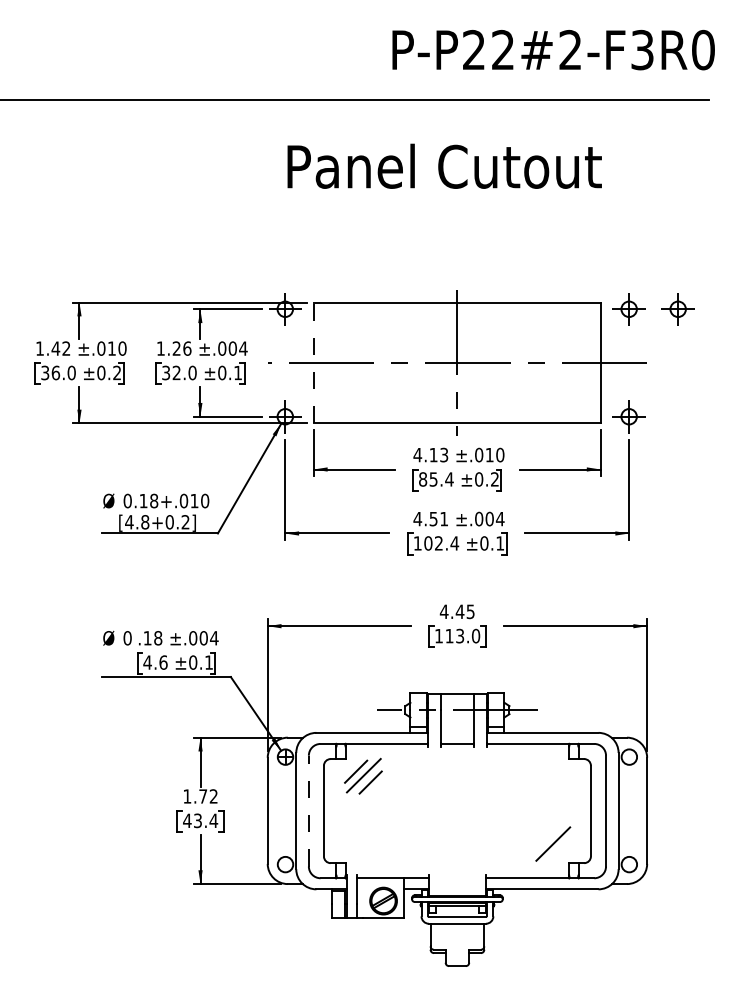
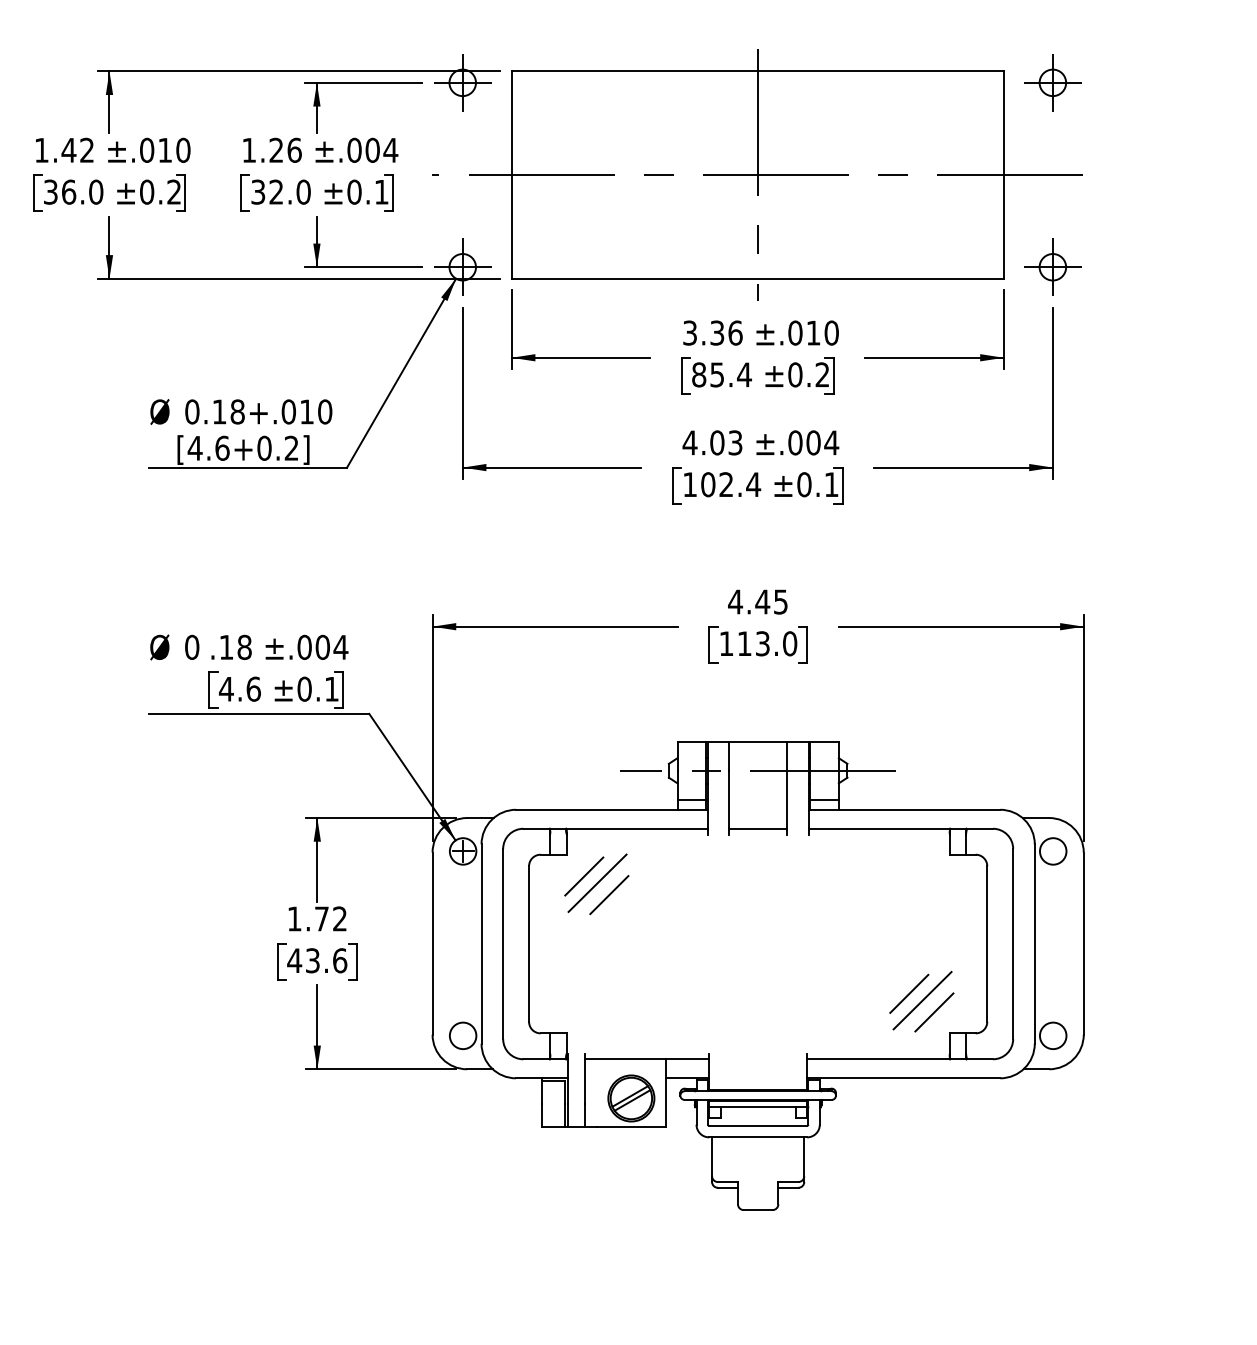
part: (677, 309) -> (1135, 83), removed
line: (313, 362) -> (511, 174), dashed -> solid
text: (430, 454) -> (711, 332), 4.13 -> 3.36
text: (438, 518) -> (725, 441), 4.51 -> 4.03
text: (145, 522) -> (222, 448), [4.8+0.2] -> [4.6+0.2]
line: (308, 810) -> (502, 943), dashed -> solid
text: (213, 820) -> (339, 960), 43.4 -> 43.6
line: (545, 840) -> (909, 994), added
line: (560, 850) -> (935, 1011), added

